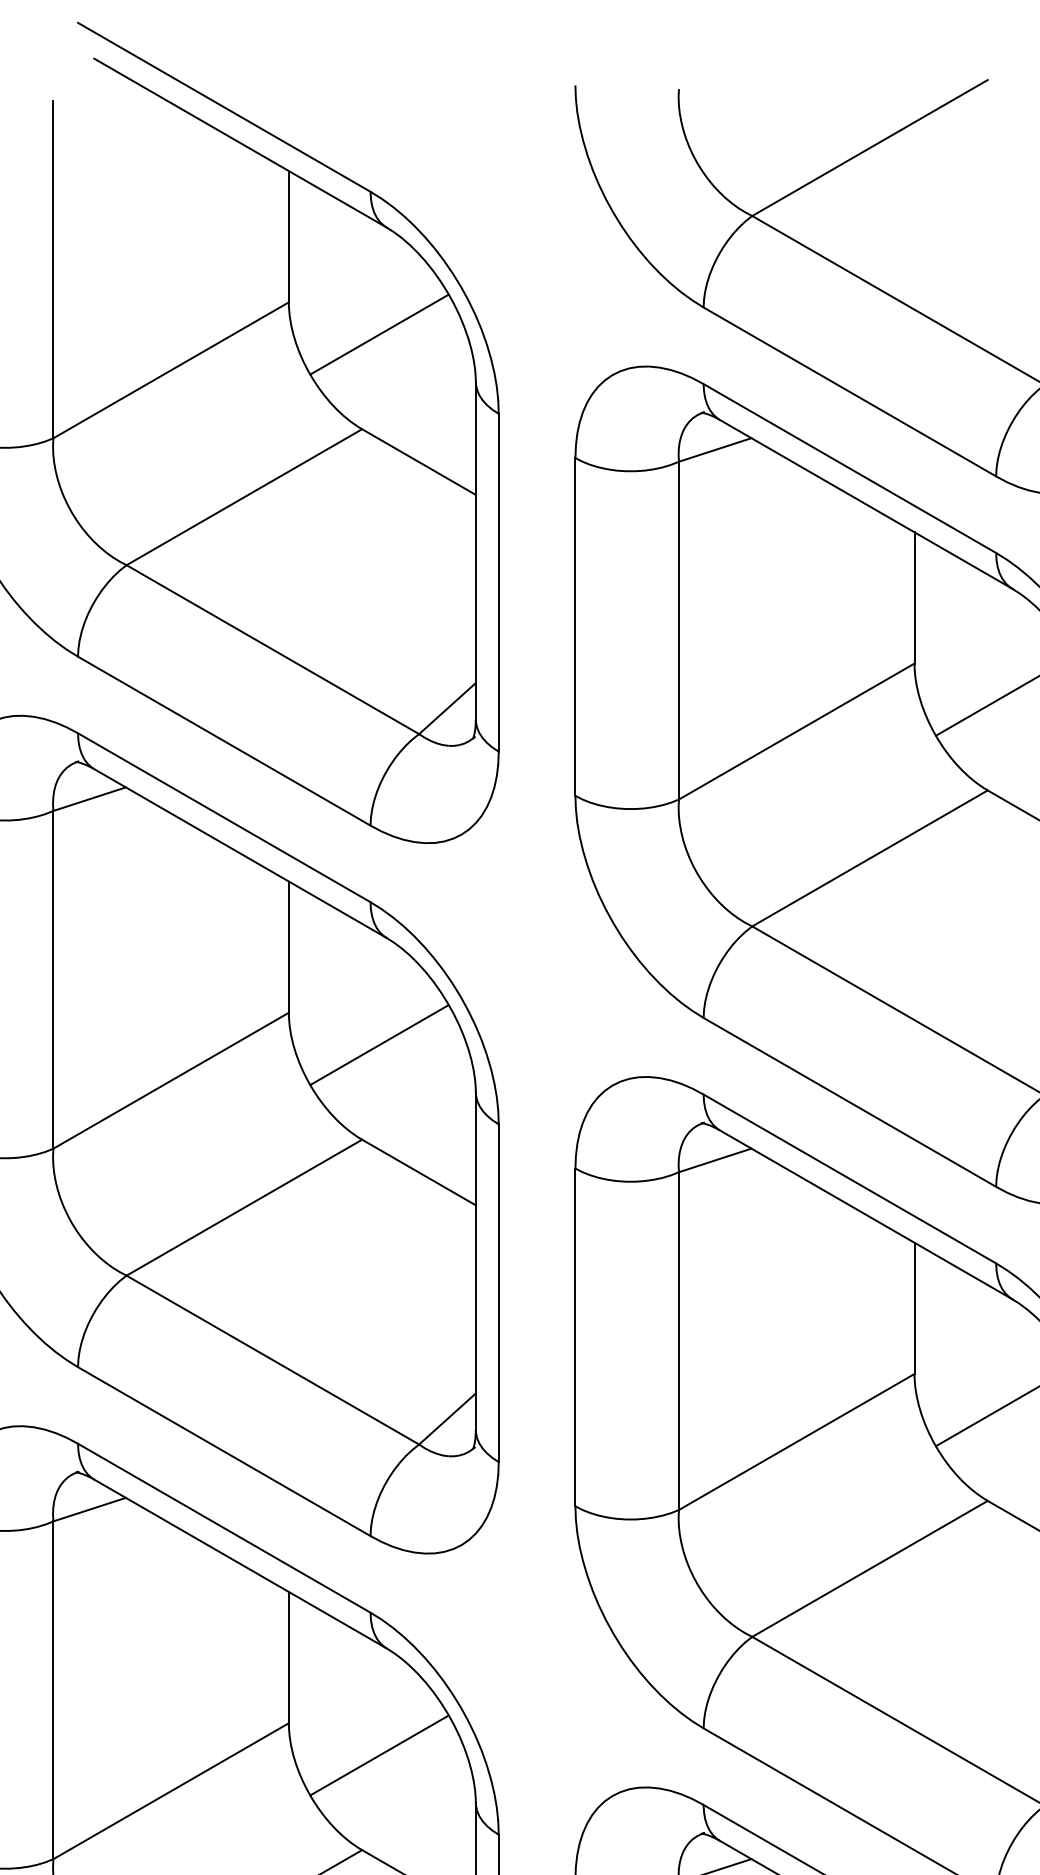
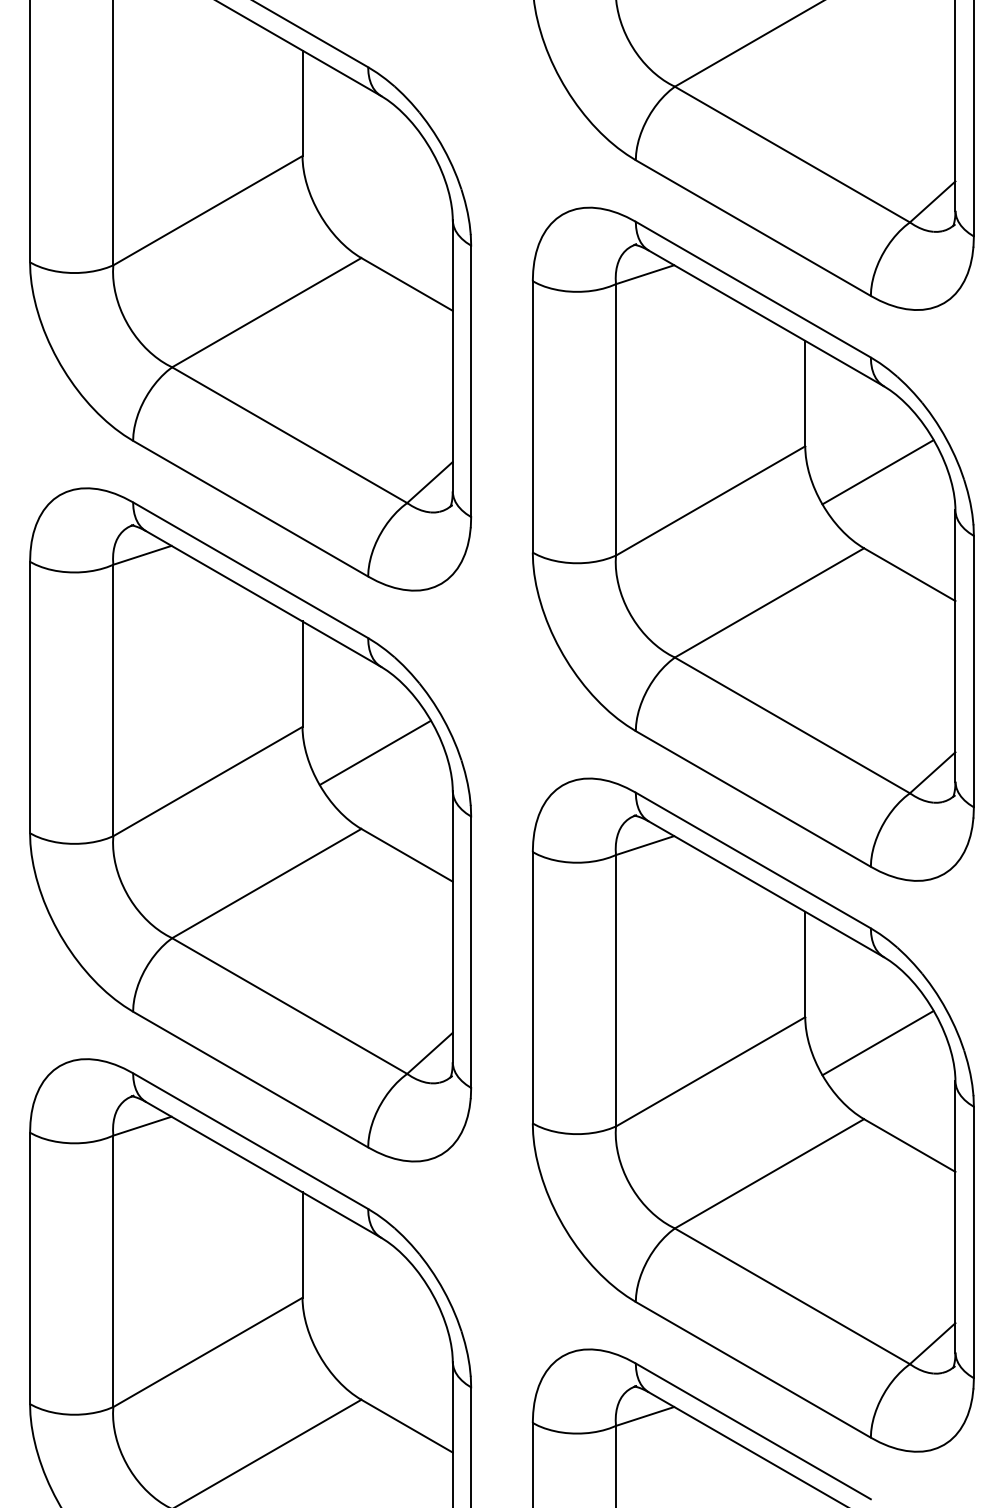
line: (378, 335) -> (374, 182), removed
line: (378, 1755) -> (374, 1323), removed

